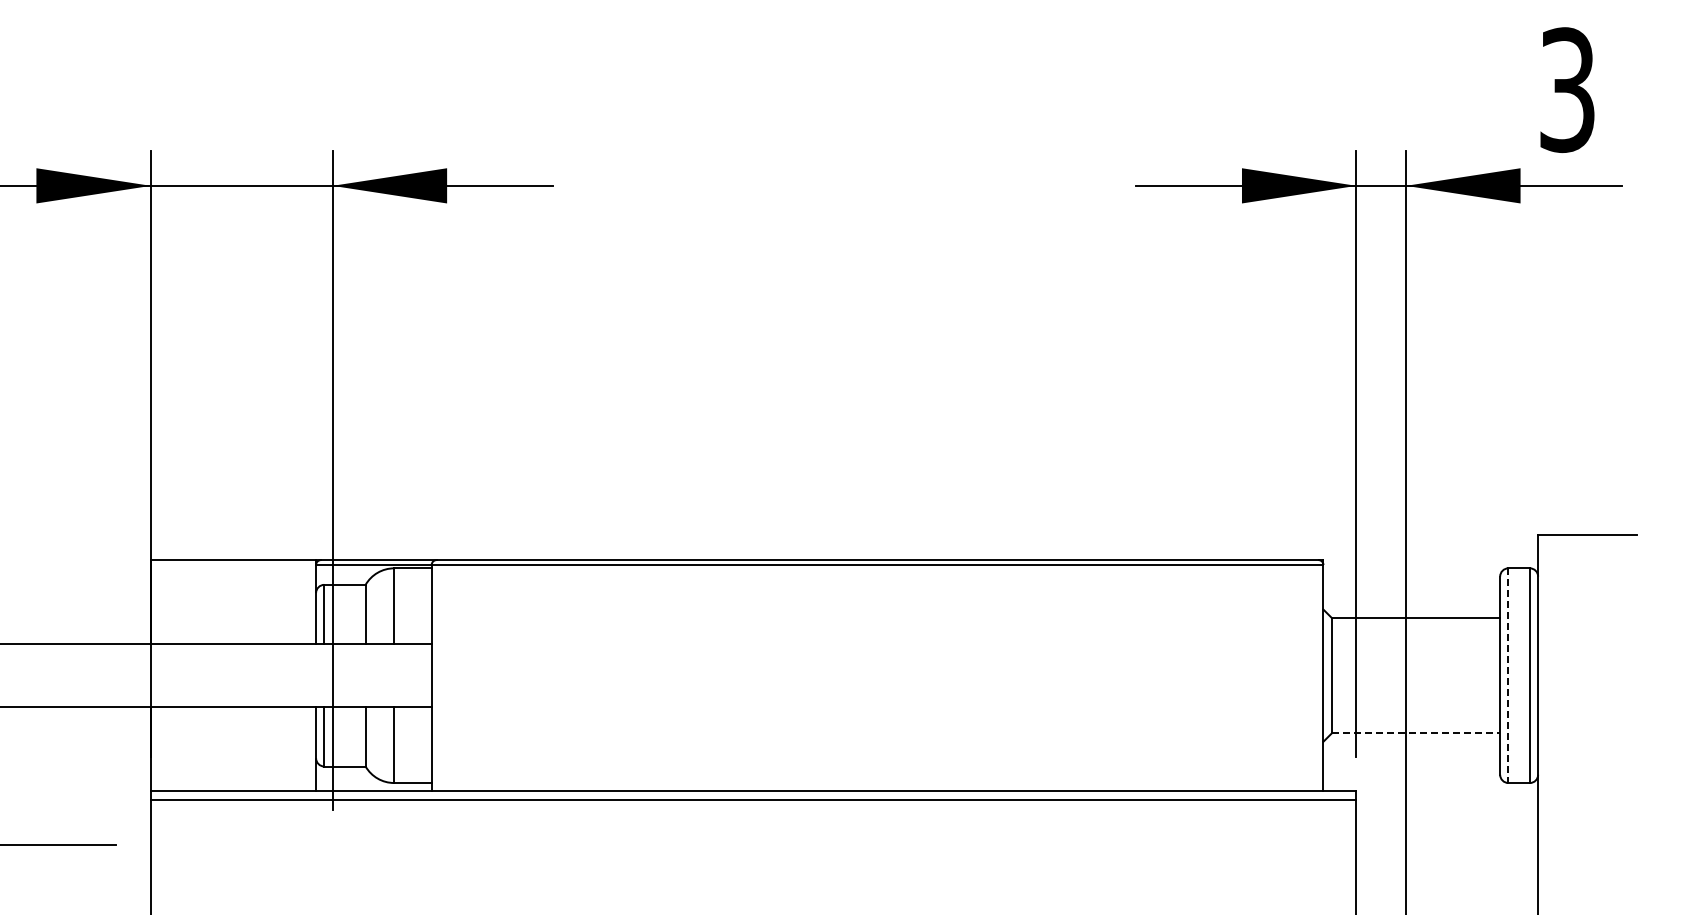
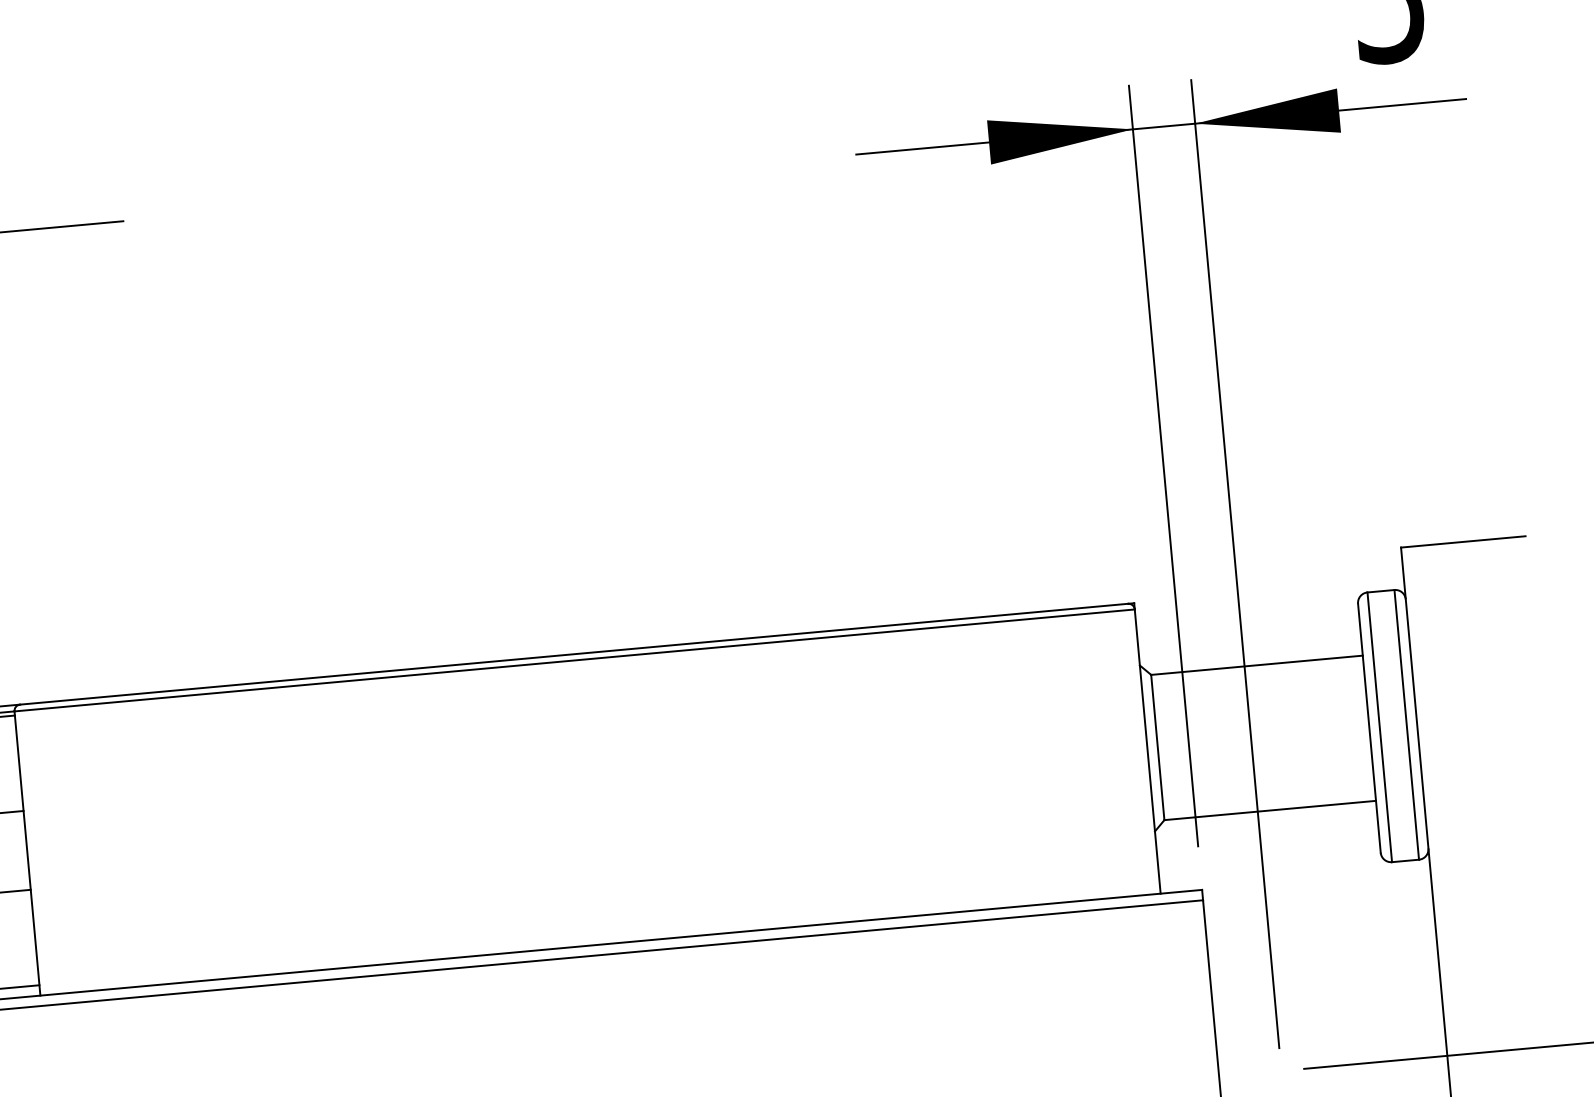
line: (1508, 676) -> (1379, 728), dashed -> solid
line: (1416, 733) -> (1270, 810), dashed -> solid

